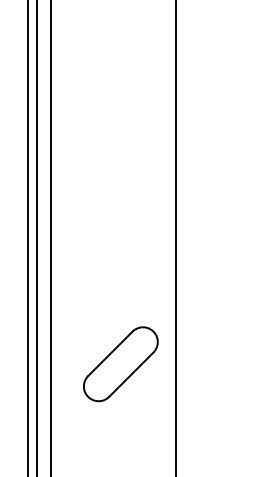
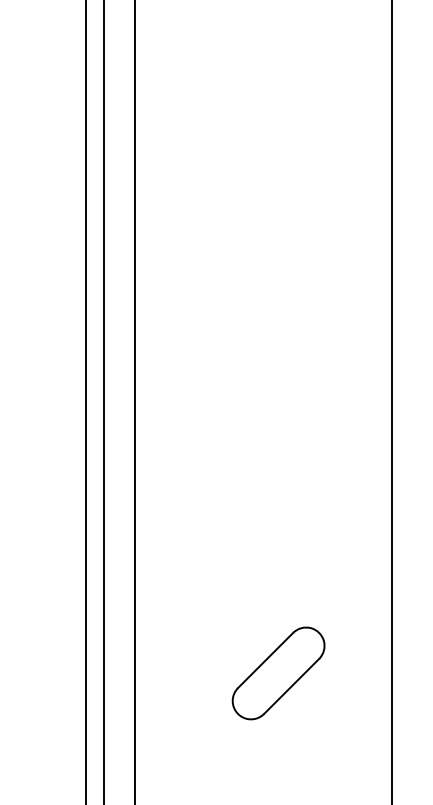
part: (120, 364) -> (277, 673), size x0.6

